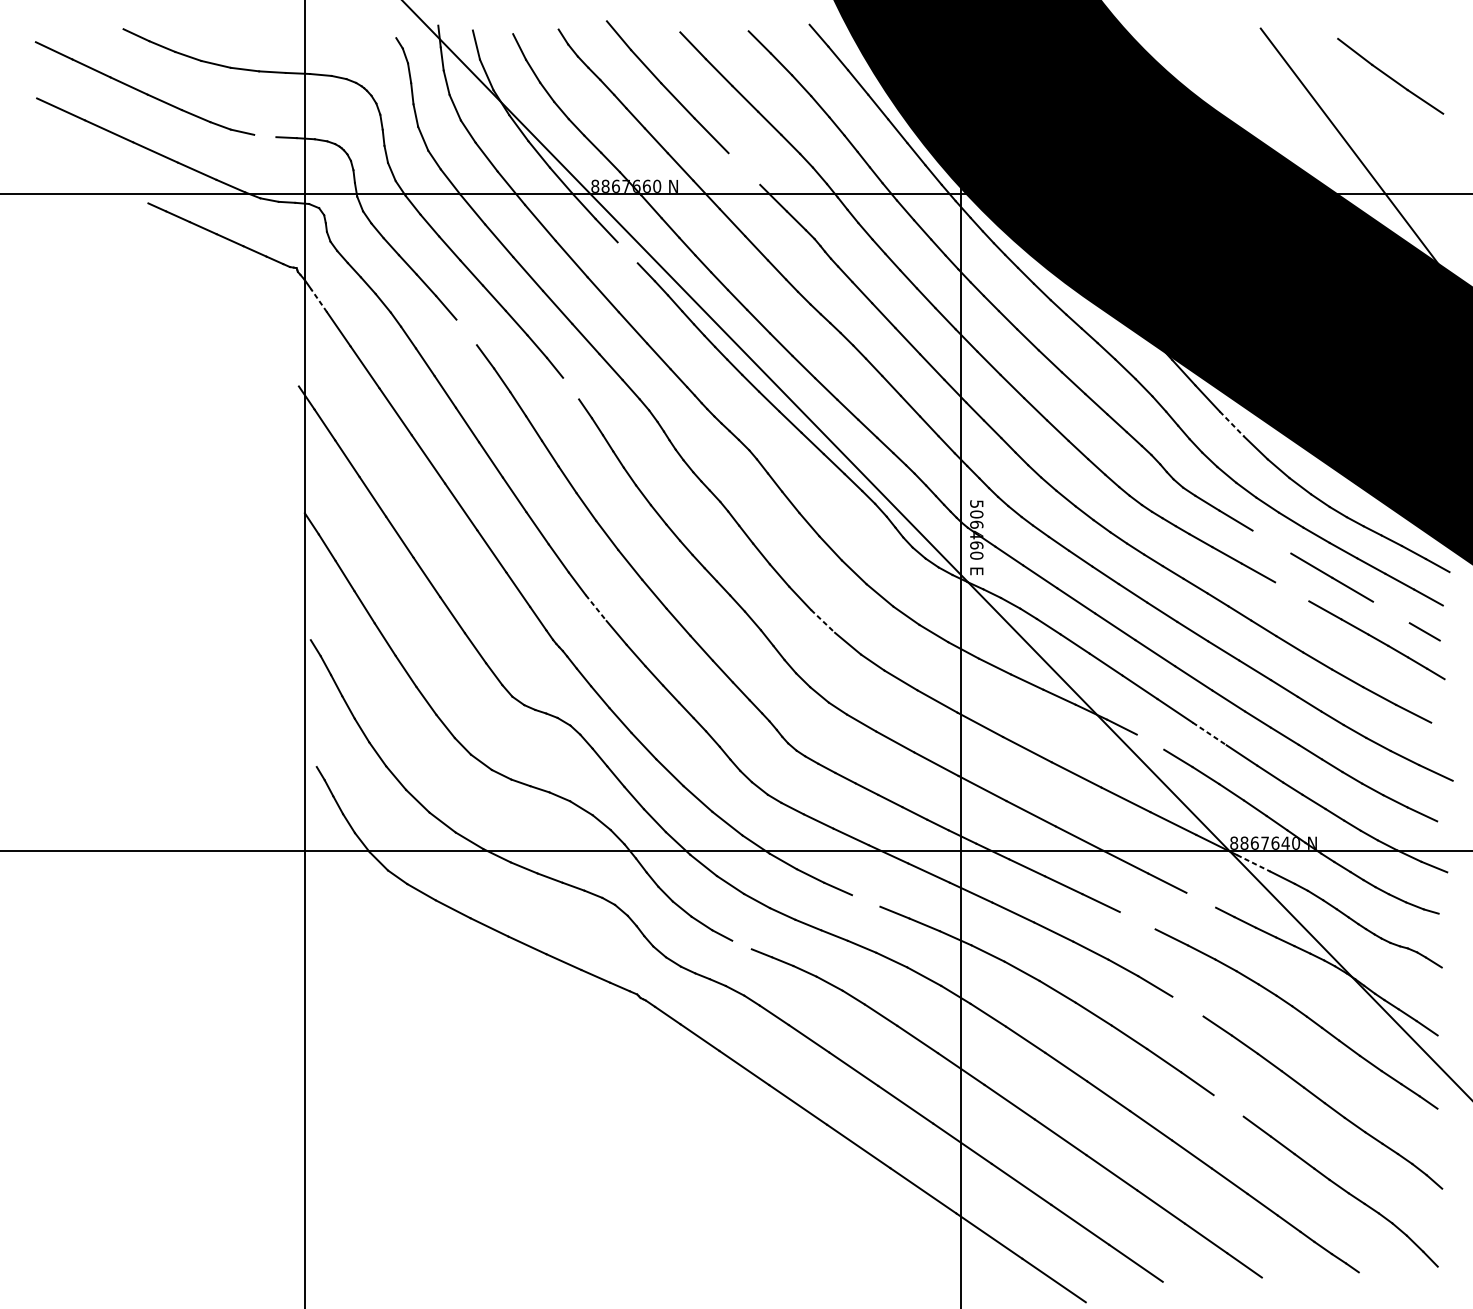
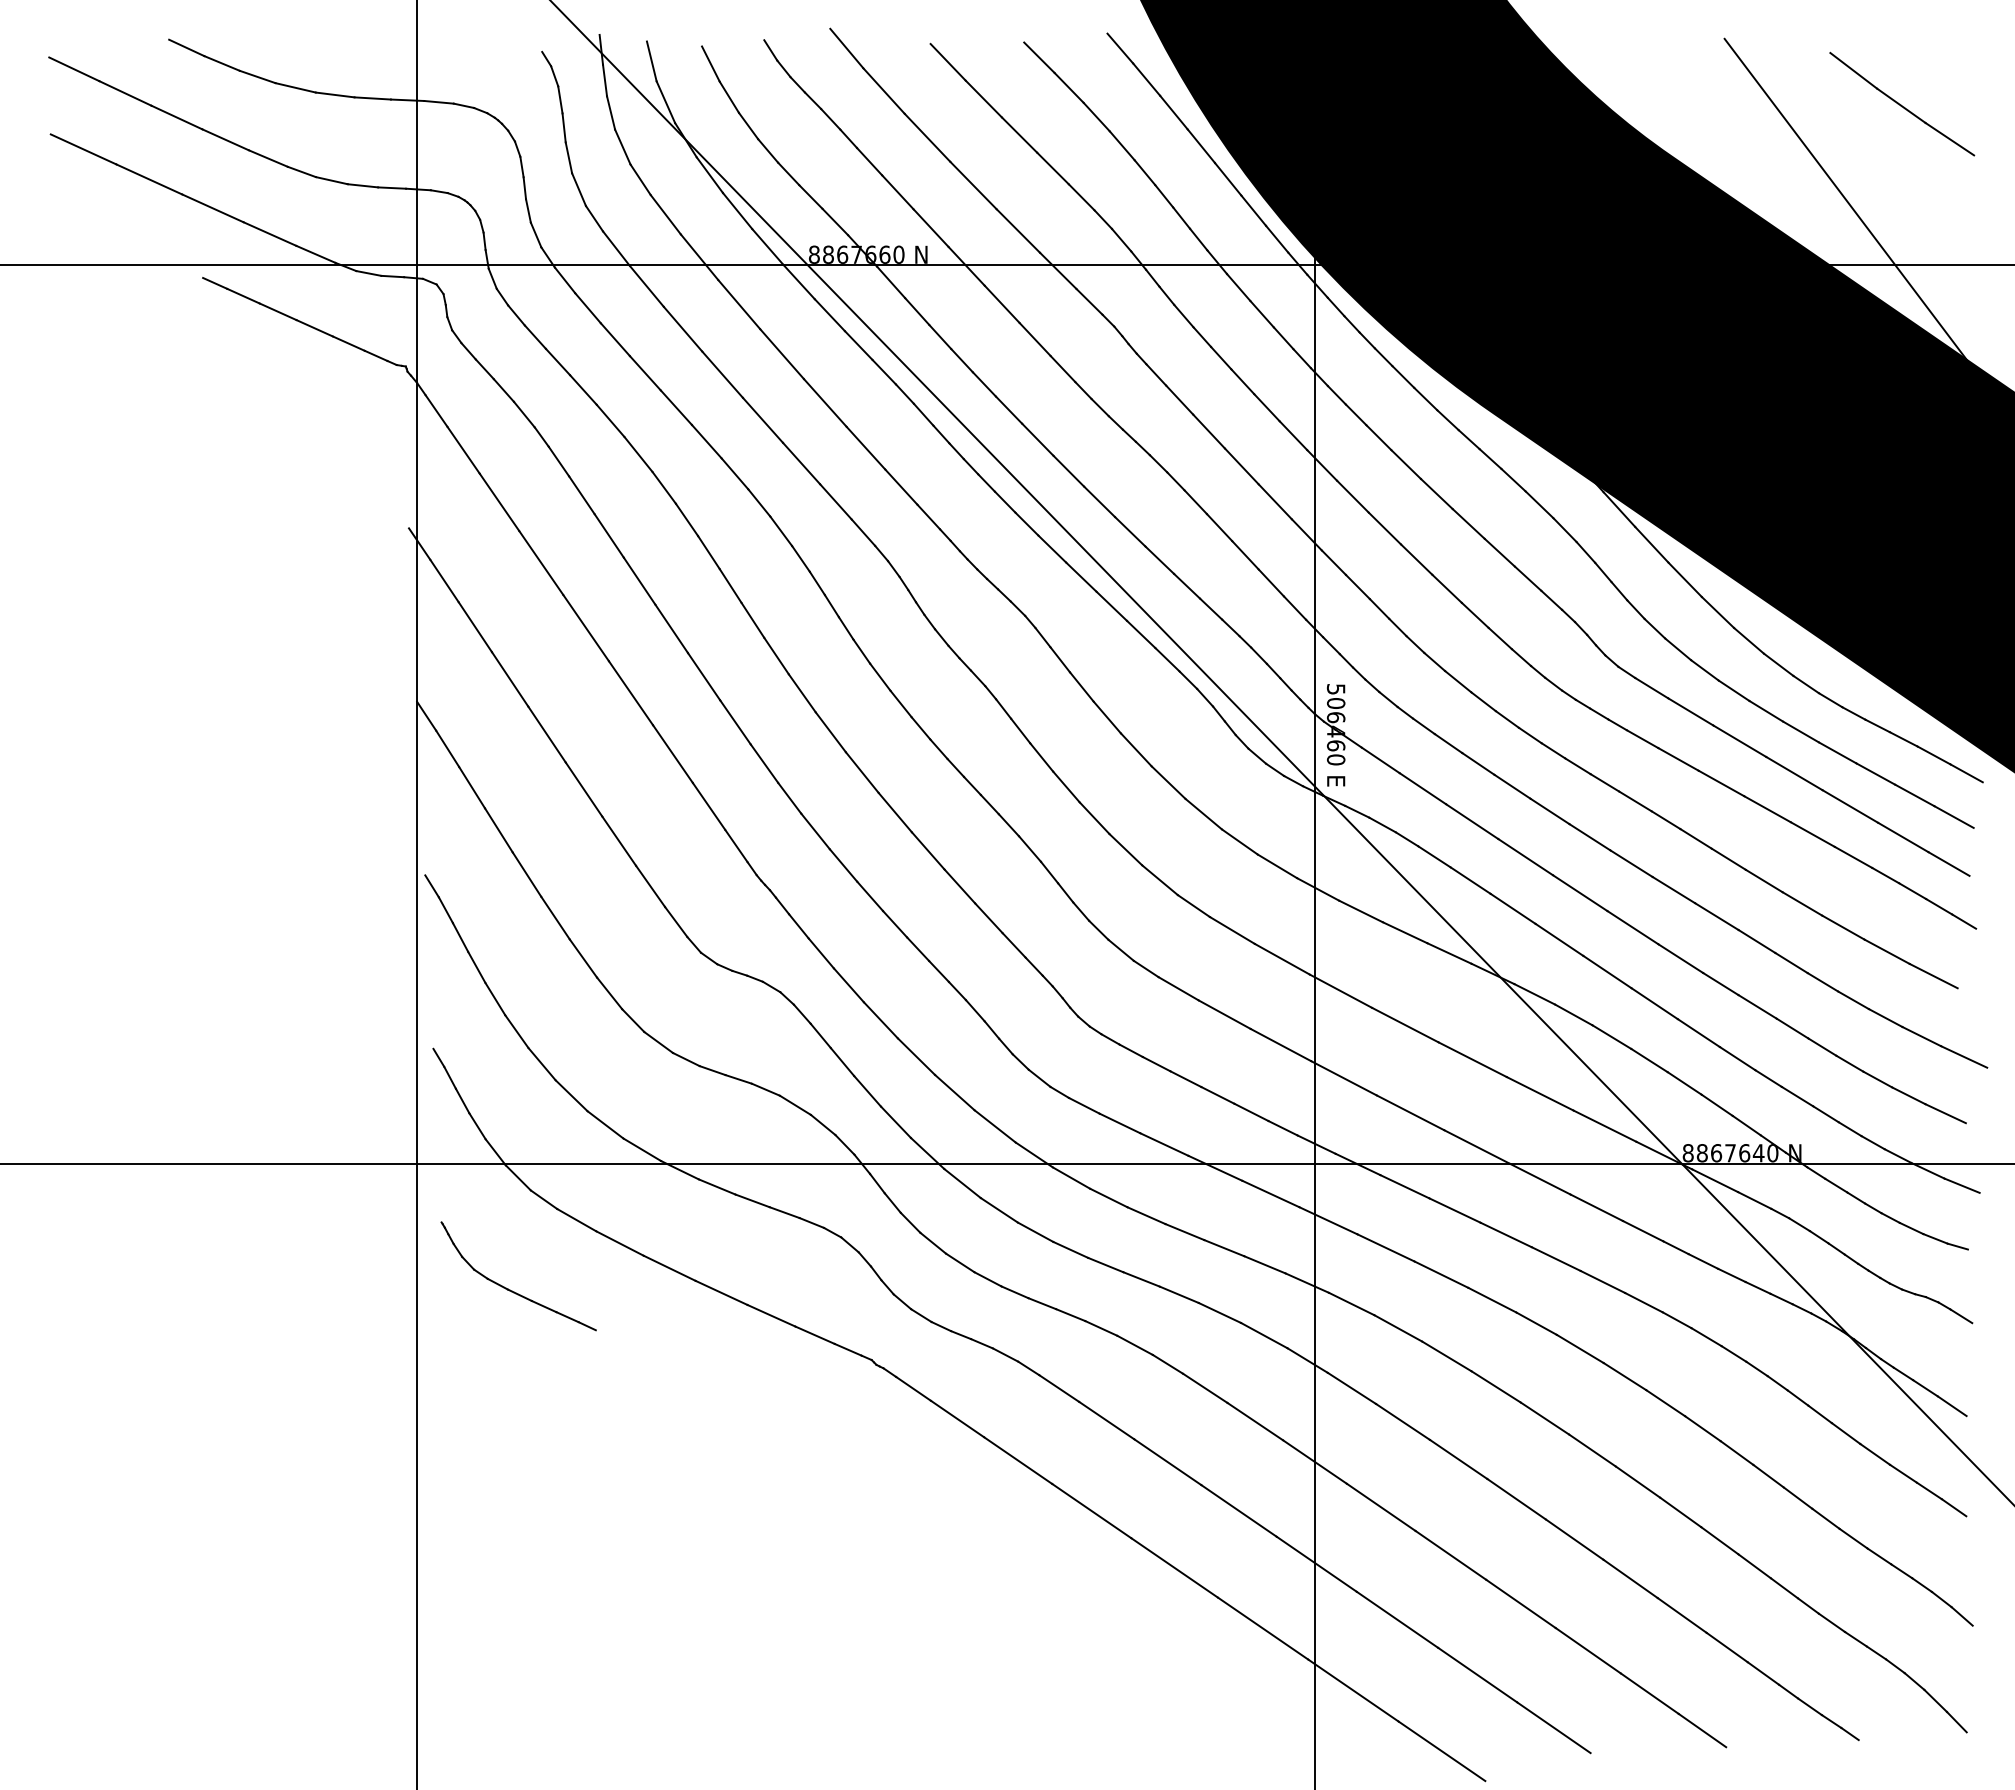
line: (264, 135) -> (362, 185), added
line: (743, 168) -> (1017, 230), added
line: (627, 252) -> (858, 345), added
line: (319, 300) -> (436, 410), dashed -> solid
line: (466, 332) -> (638, 454), added
line: (571, 388) -> (781, 531), added
line: (1232, 423) -> (1685, 579), dashed -> solid
line: (1271, 541) -> (1739, 740), added
line: (1292, 591) -> (1767, 809), added
line: (596, 608) -> (815, 831), dashed -> solid
line: (1391, 612) -> (1903, 837), added
line: (822, 621) -> (1125, 849), dashed -> solid
line: (1209, 733) -> (1654, 1003), dashed -> solid
line: (1150, 741) -> (1573, 1014), added
line: (1254, 863) -> (1715, 1180), dashed -> solid
line: (1200, 900) -> (1642, 1231), added
line: (865, 901) -> (1184, 1232), added
line: (1137, 920) -> (1555, 1258), added
part: (374, 943) -> (512, 1290), added
line: (741, 945) -> (1014, 1292), added
line: (1187, 1006) -> (1624, 1376), added
line: (1228, 1105) -> (1680, 1512), added

